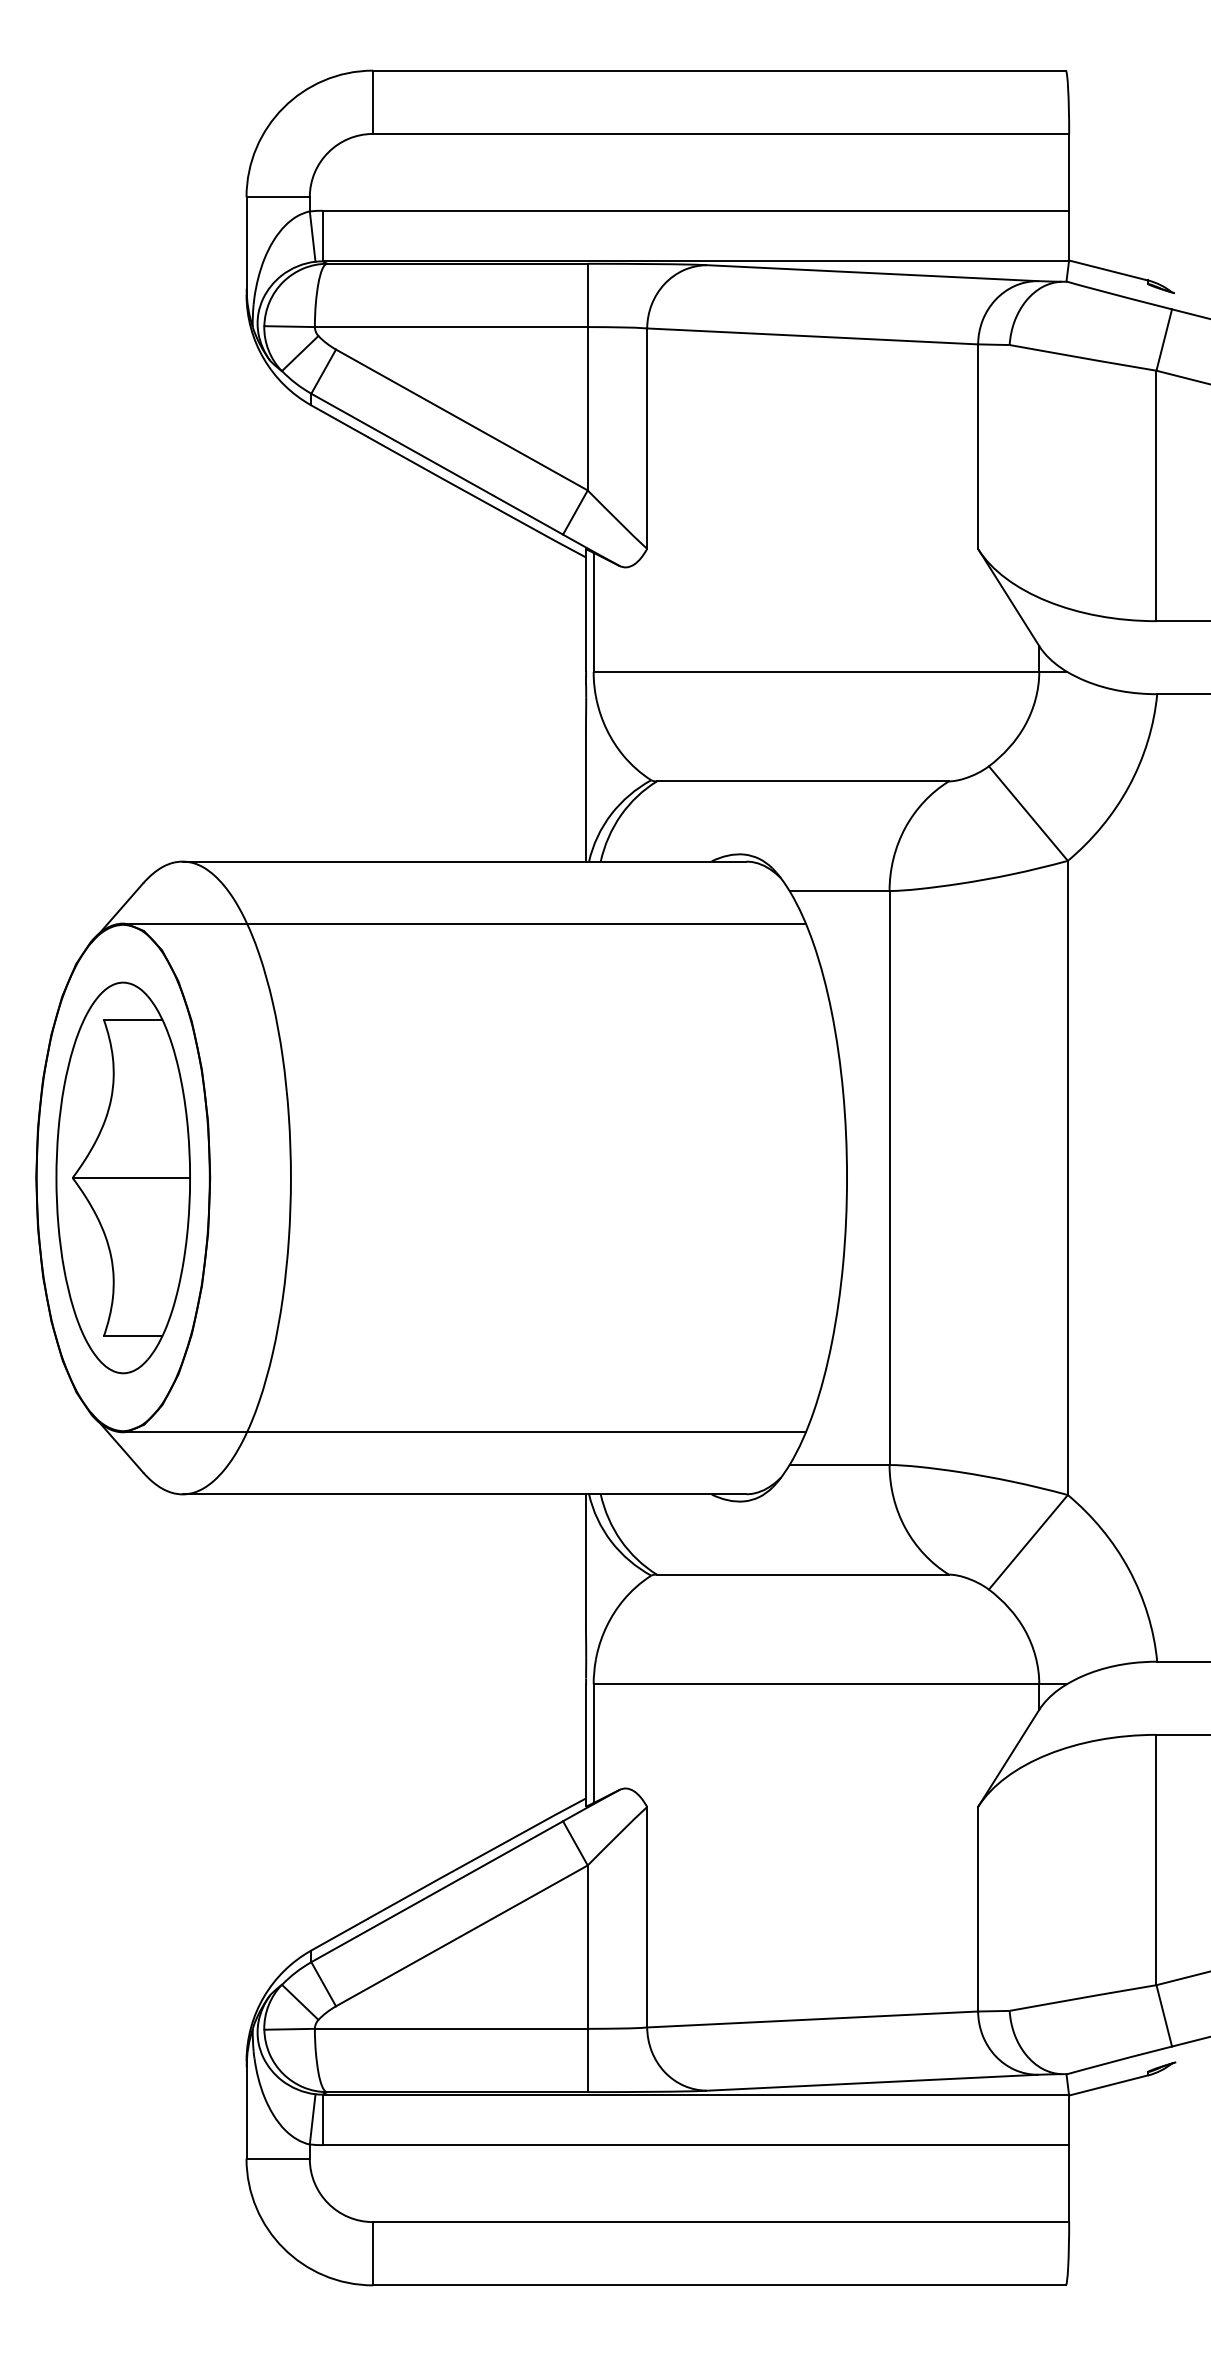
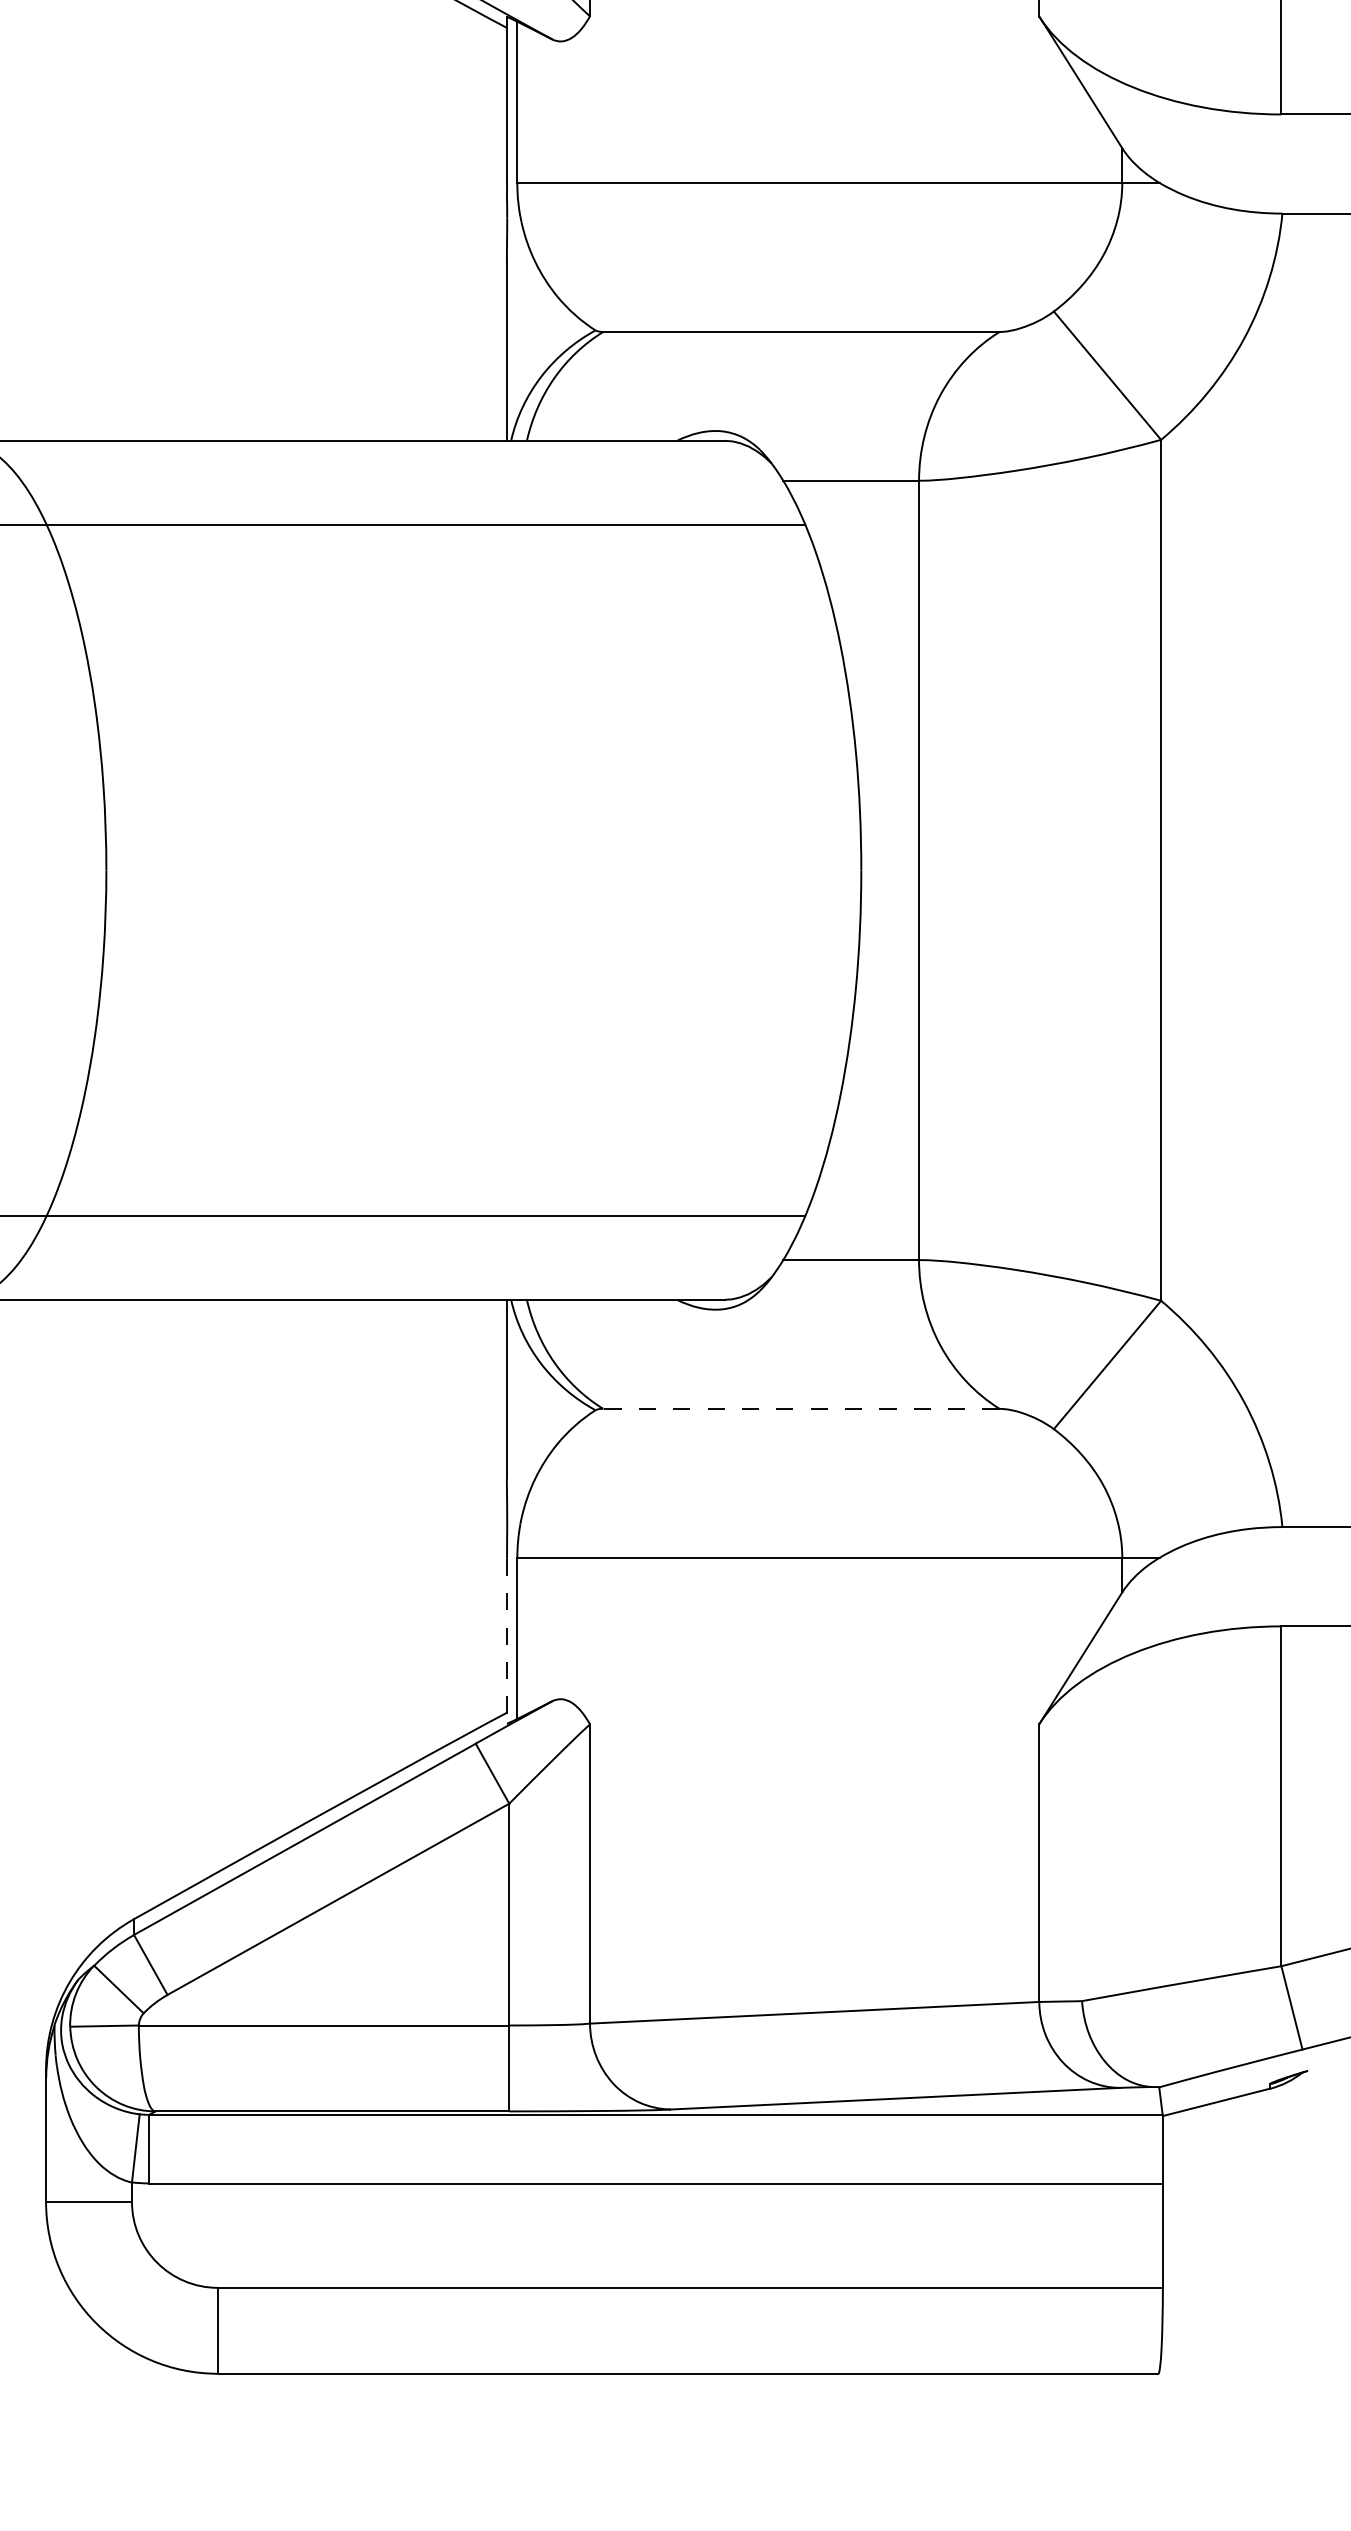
line: (802, 1574) -> (800, 1408), solid -> dashed
line: (585, 1745) -> (506, 1640), solid -> dashed

